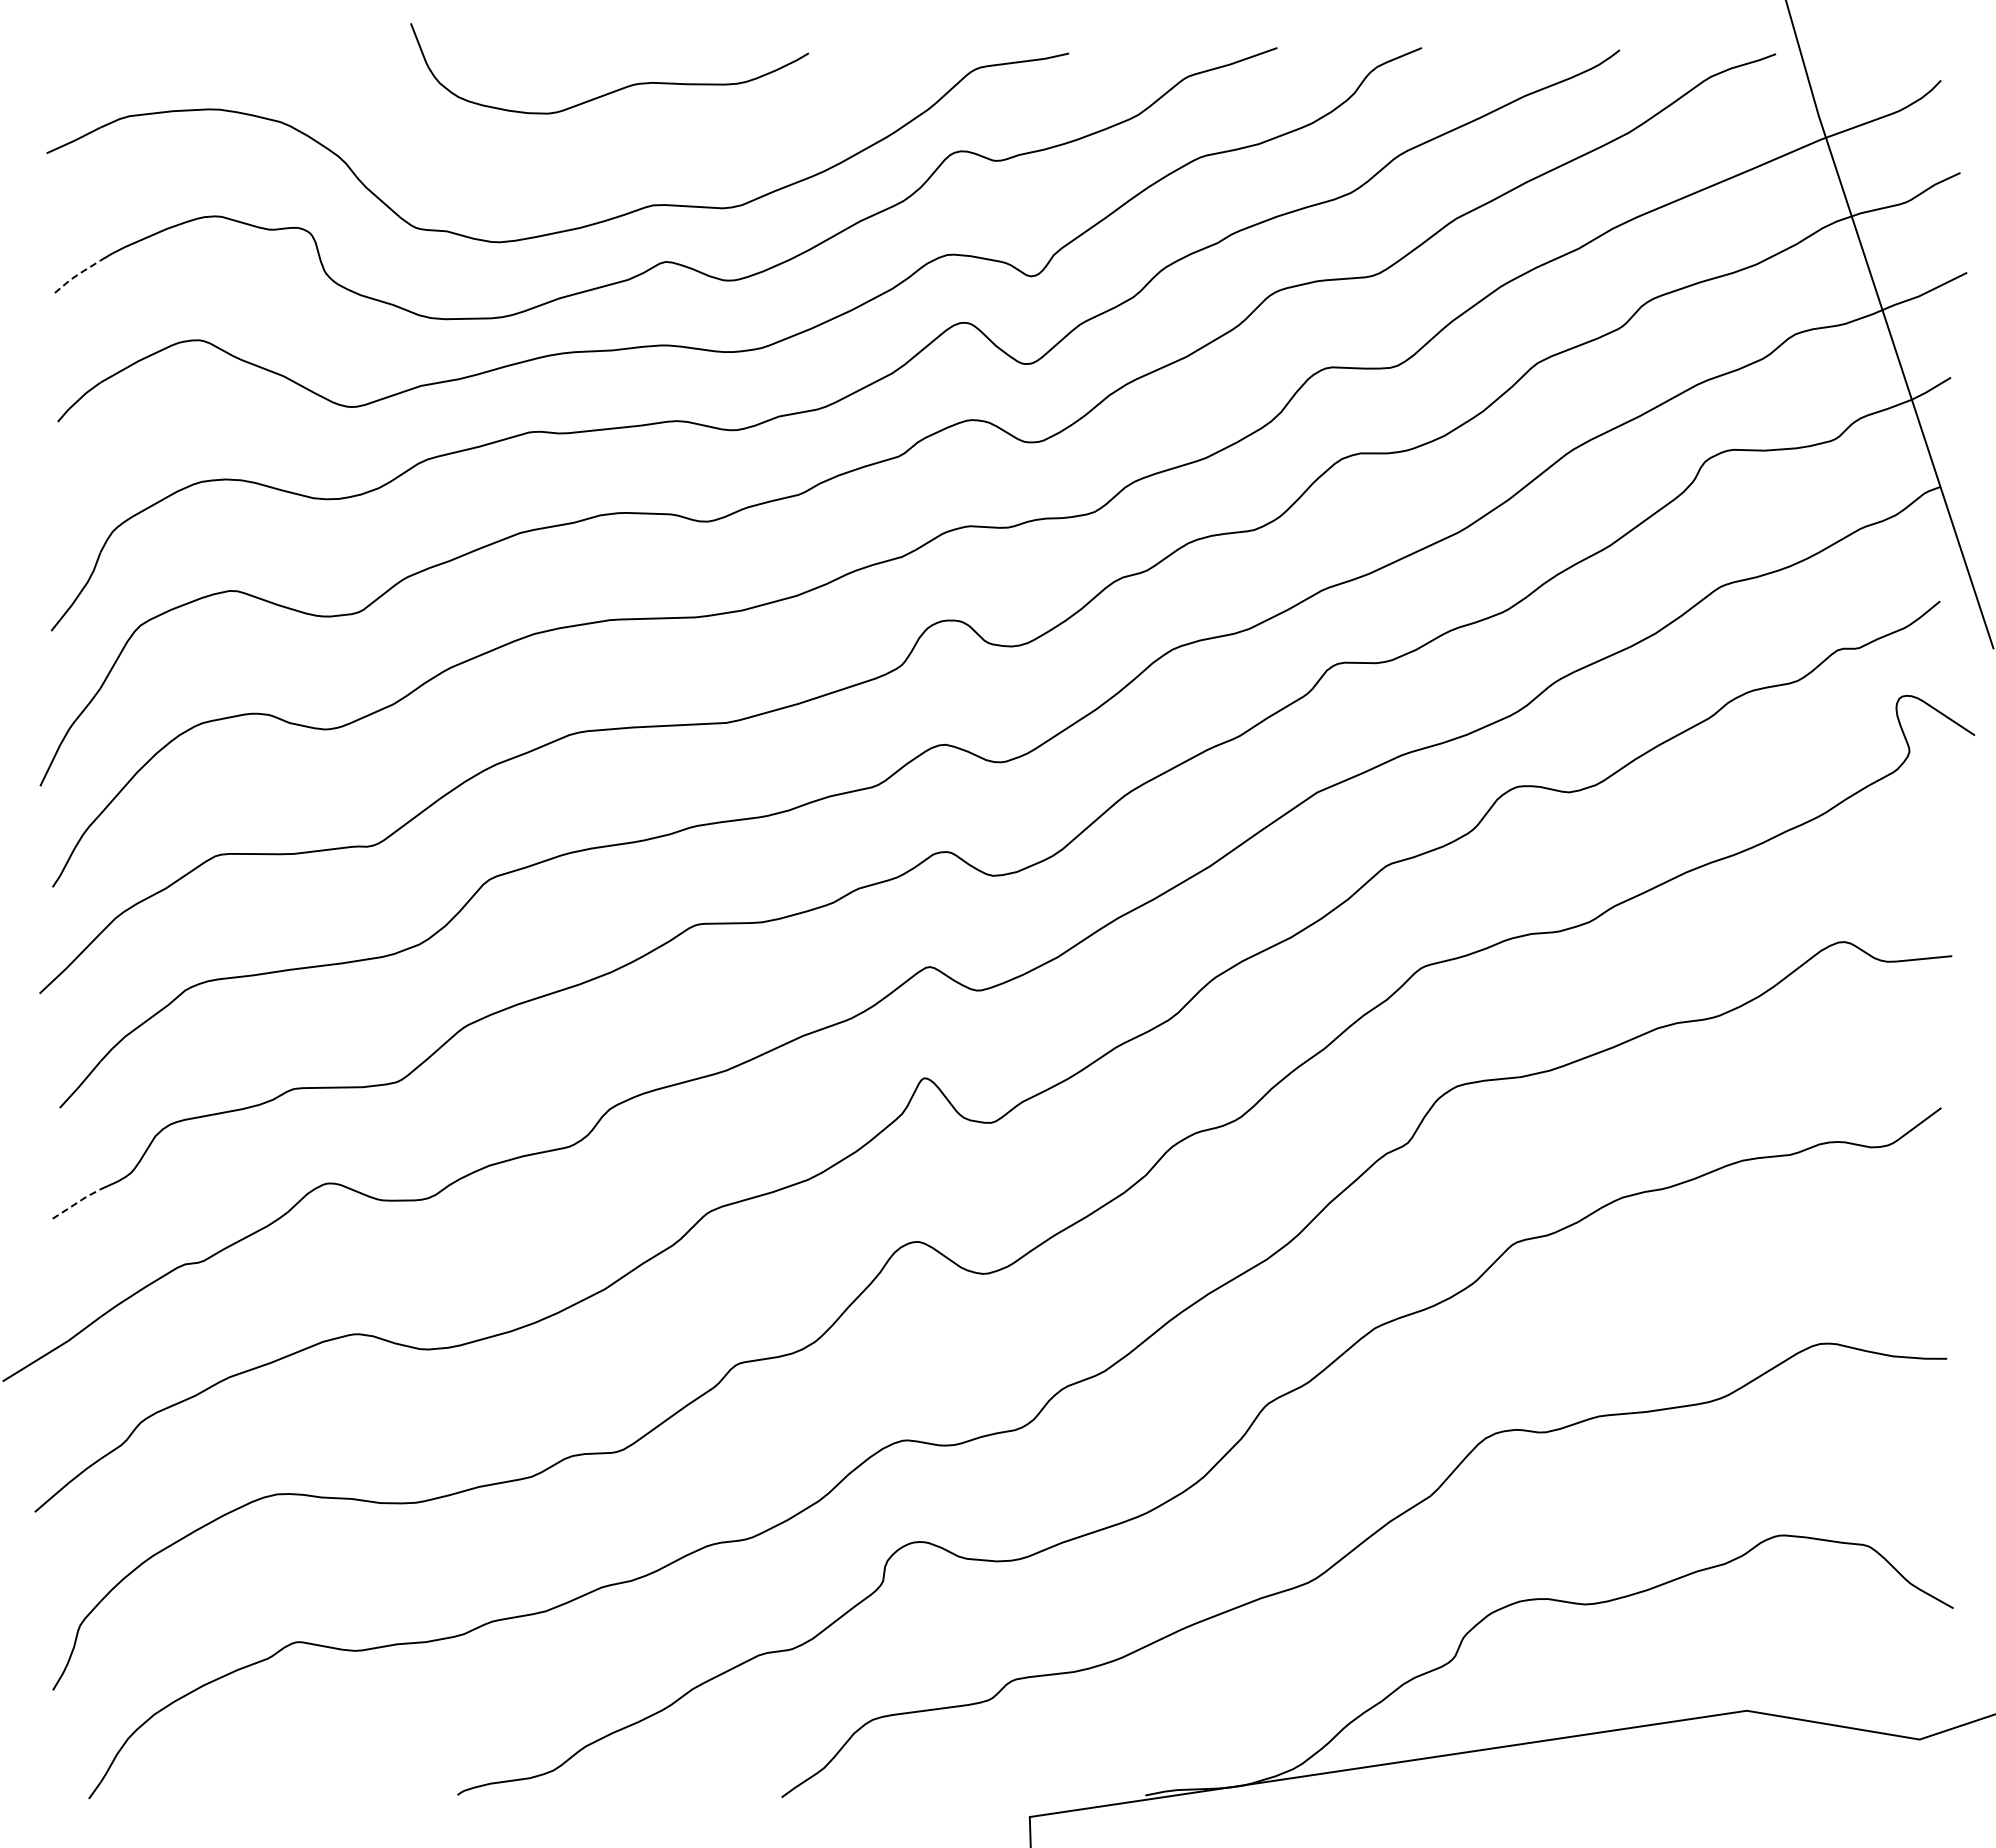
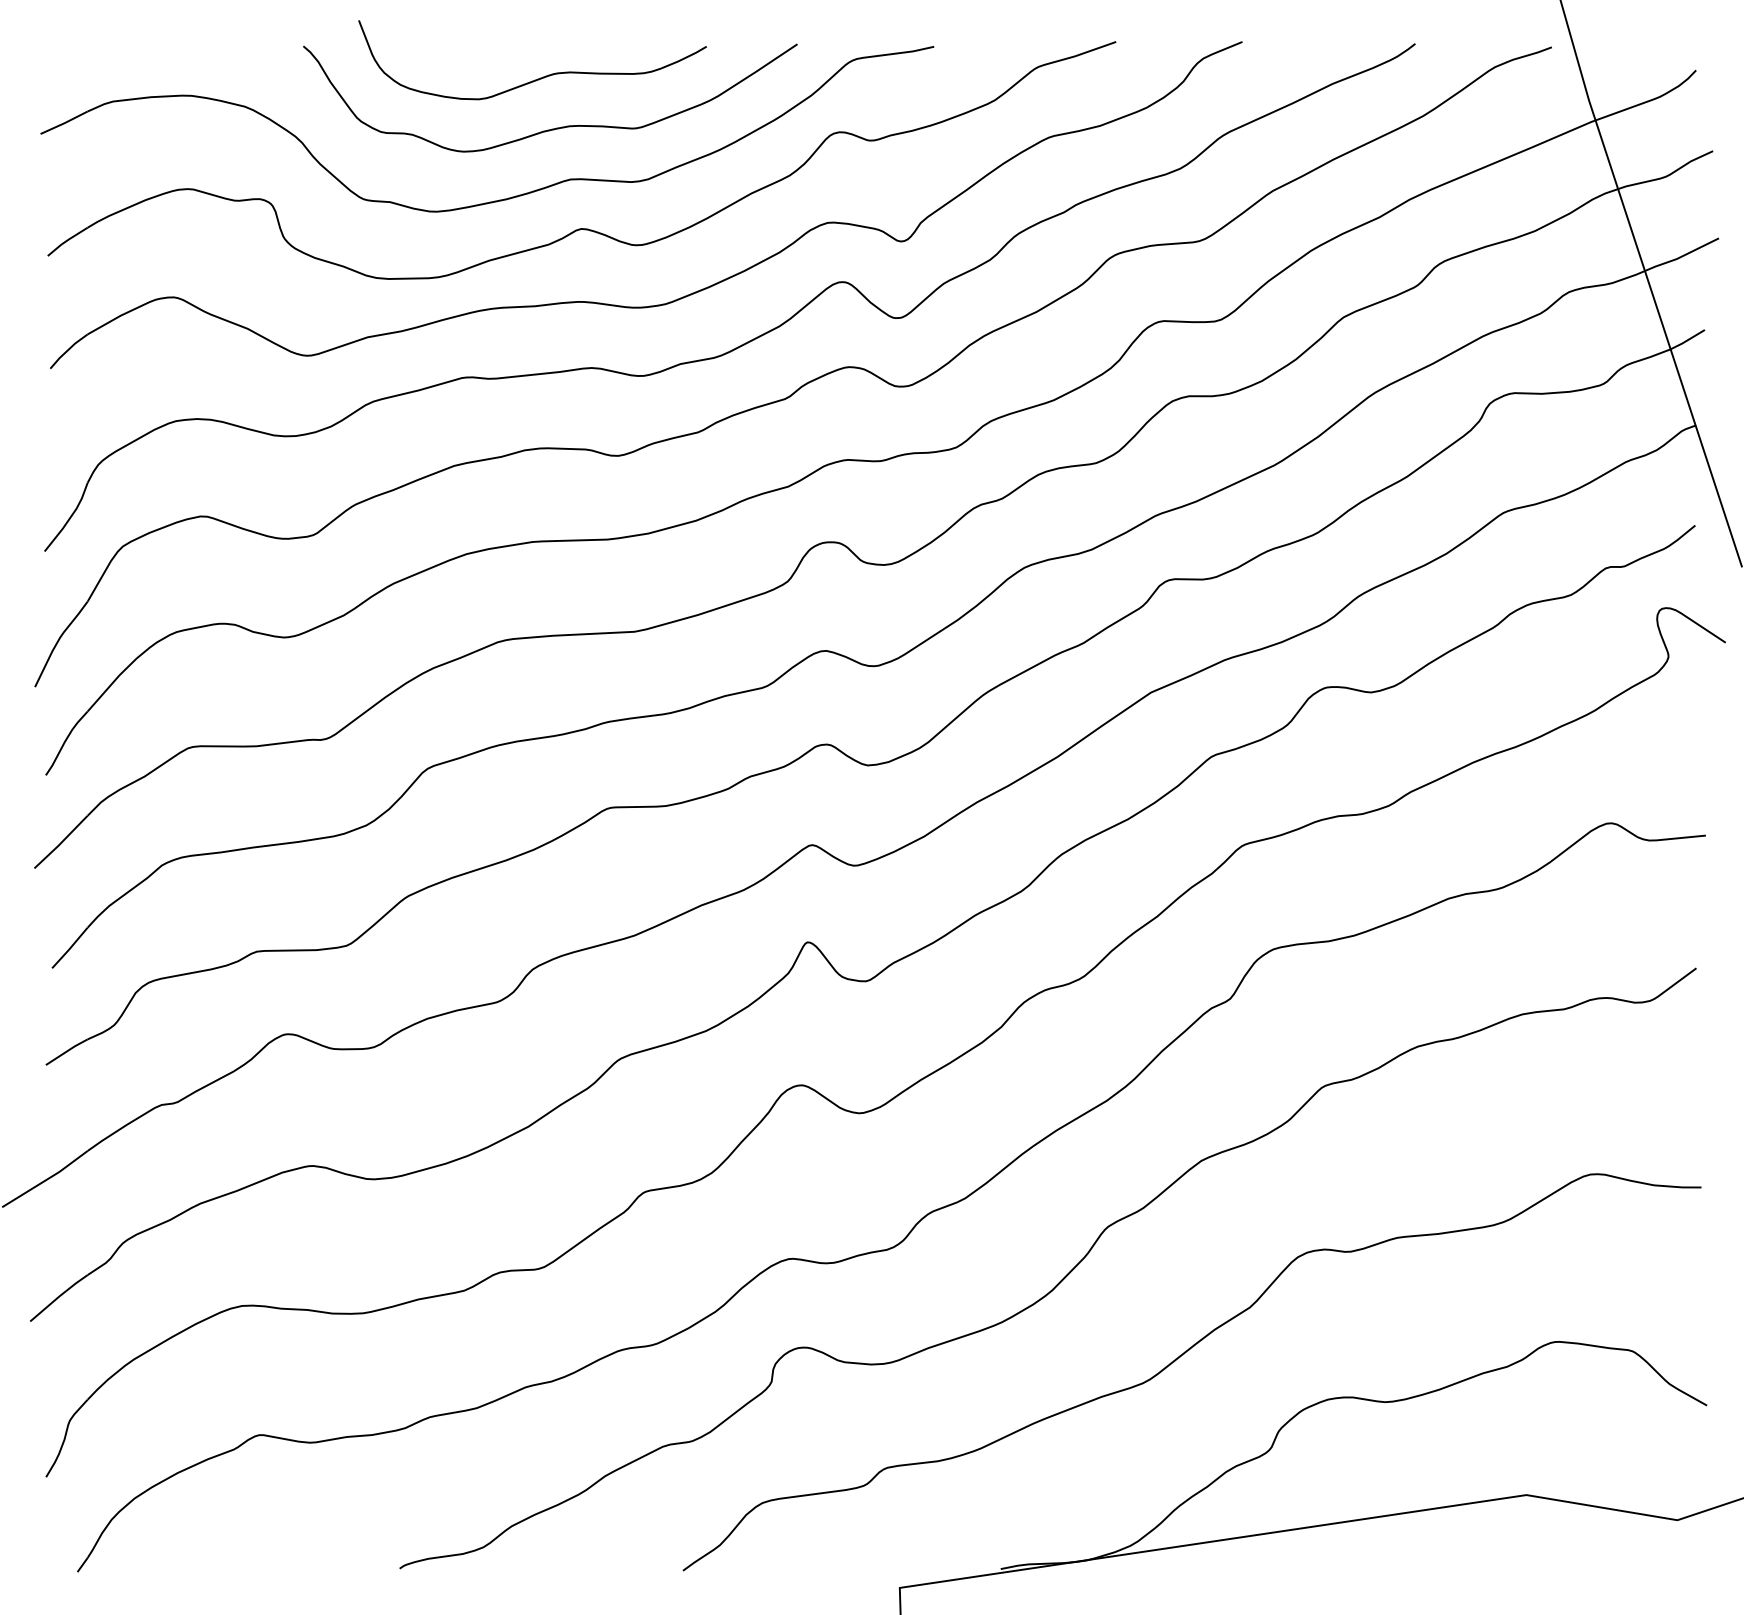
curve: (639, 145) -> (558, 127), added
line: (76, 275) -> (66, 240), dashed -> solid
line: (76, 1203) -> (66, 1051), dashed -> solid

